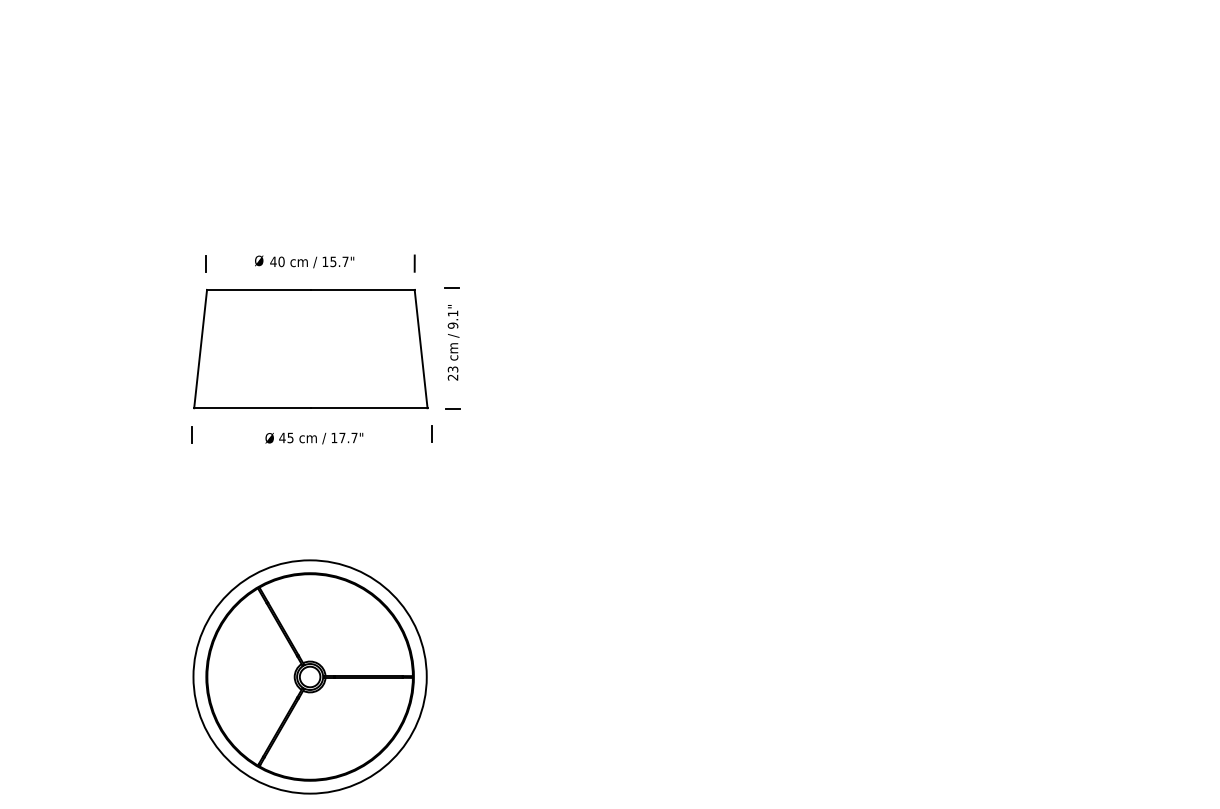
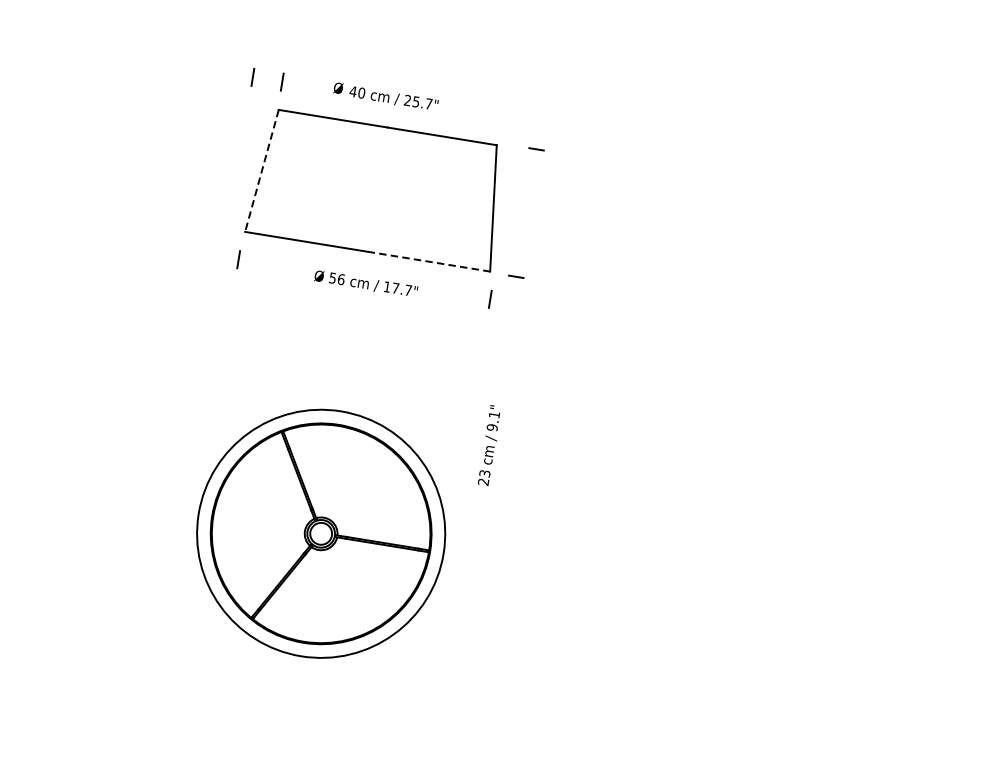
text: (325, 261) -> (407, 100), 15.7" -> 25.7"
line: (177, 263) -> (252, 77), added
line: (414, 263) -> (501, 117), removed
text: (453, 342) -> (489, 445), moved
line: (200, 349) -> (261, 171), solid -> dashed
line: (369, 408) -> (429, 262), solid -> dashed
text: (286, 437) -> (337, 278), 45 -> 56

